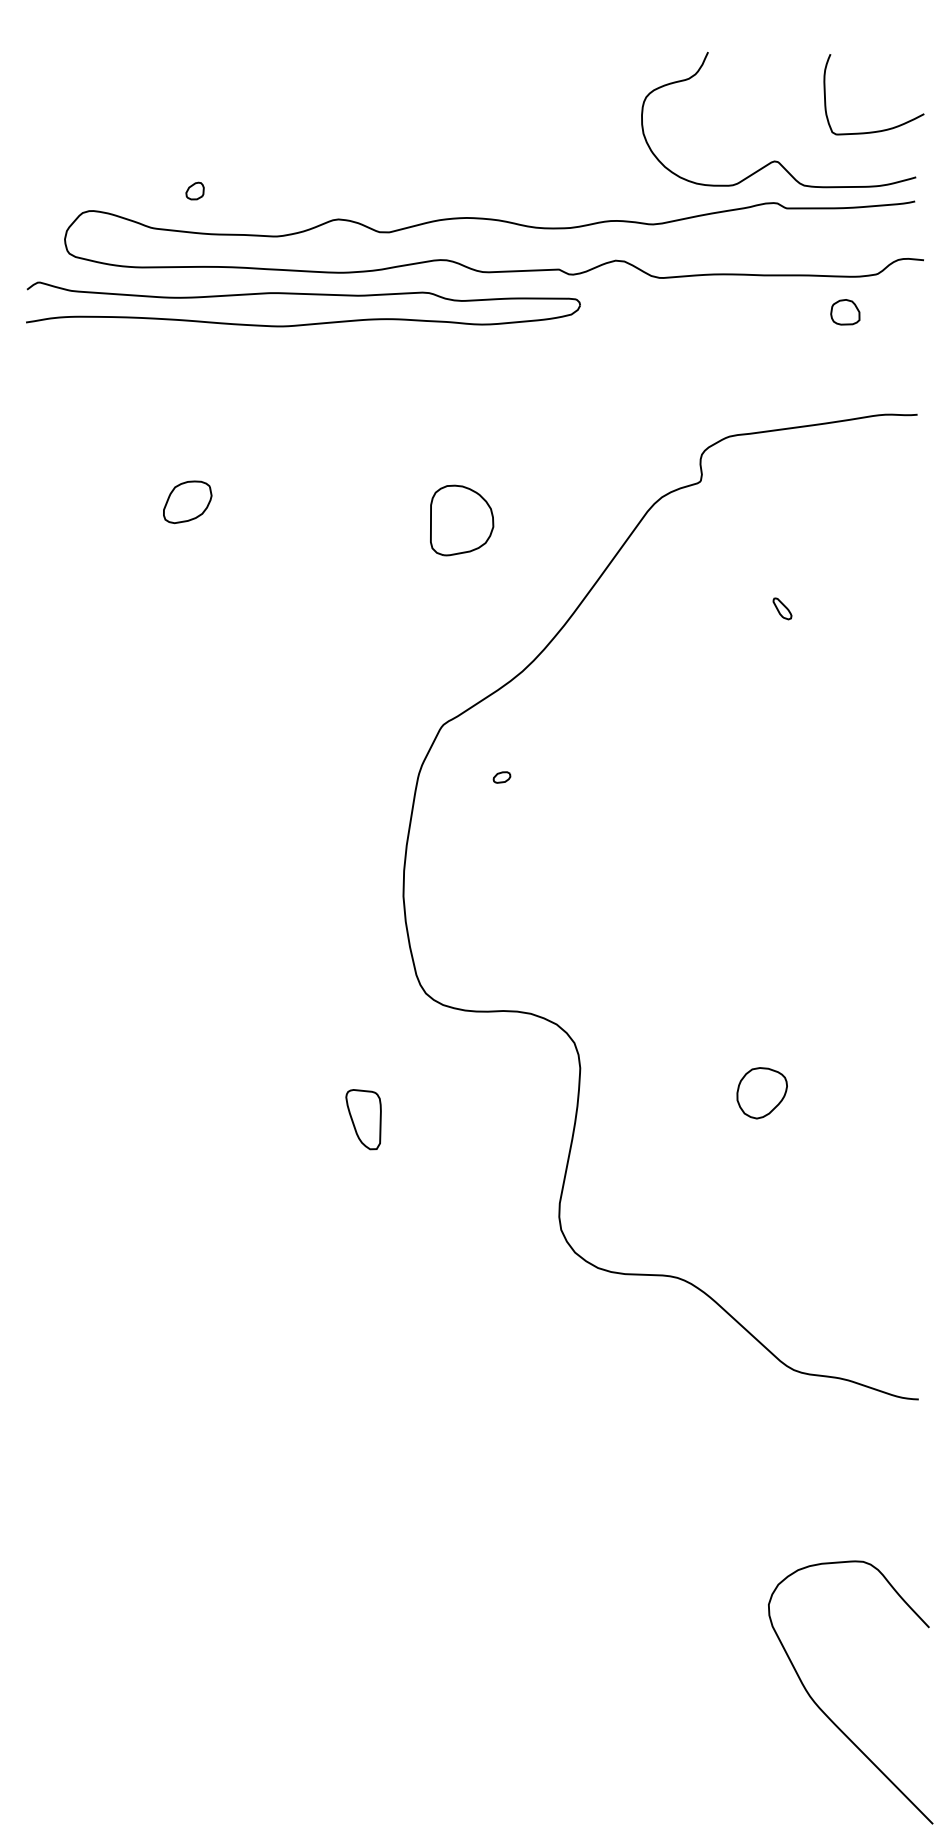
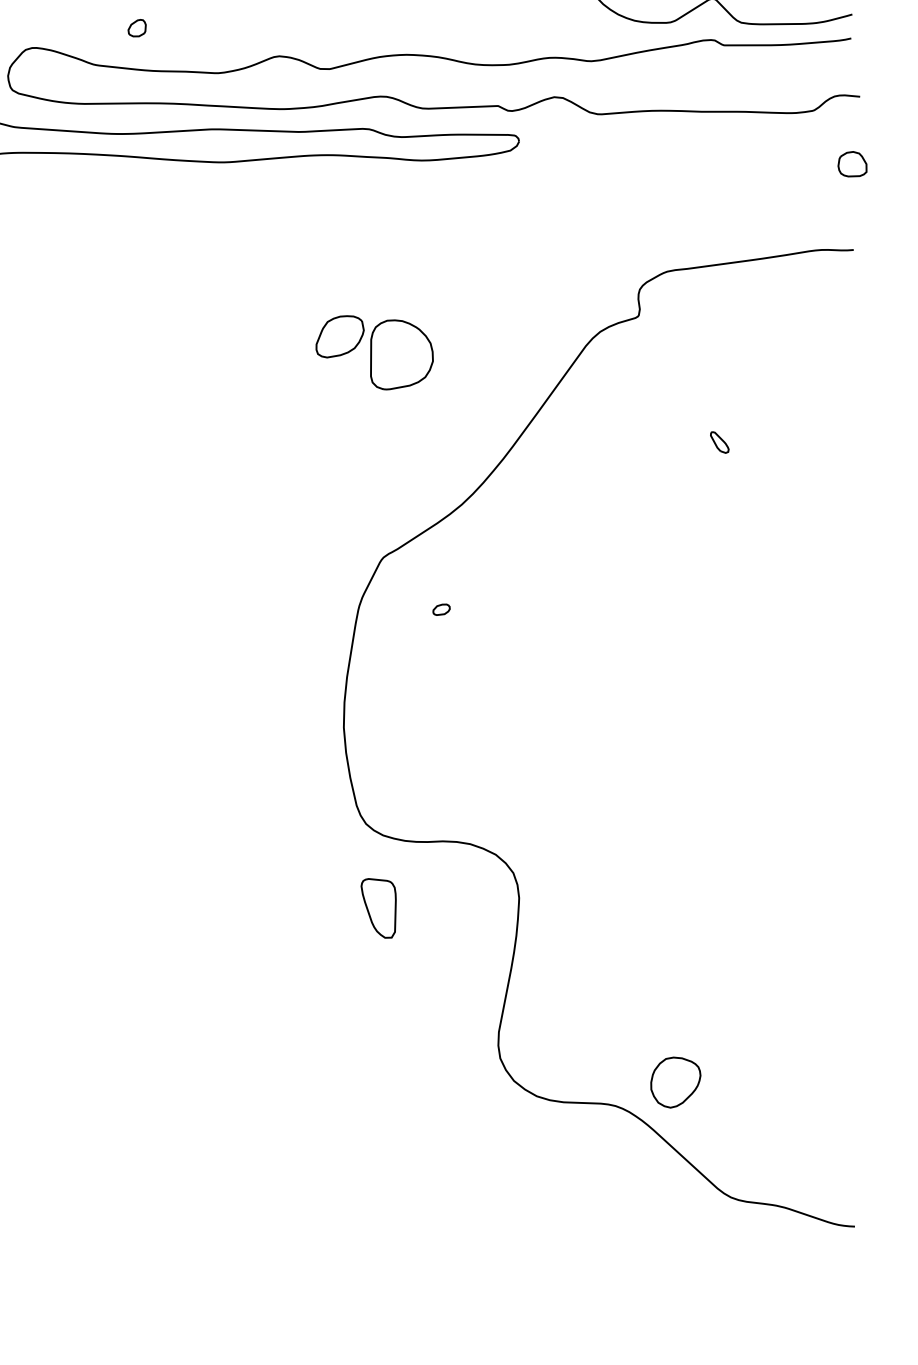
part: (845, 312) -> (852, 164), moved
part: (187, 502) -> (339, 337), moved
part: (761, 1093) -> (675, 1082), moved
part: (363, 1119) -> (378, 908), moved

